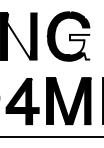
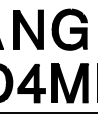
fill: (18, 36) -> (28, 29), added
fill: (79, 47) -> (78, 38), added

